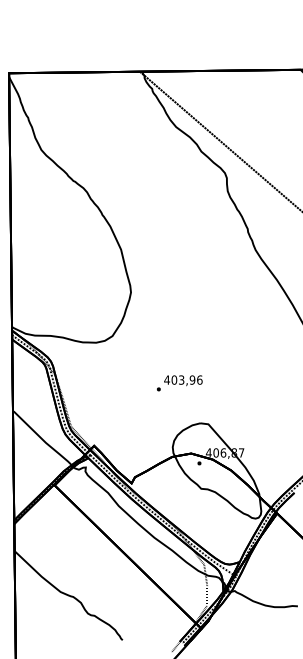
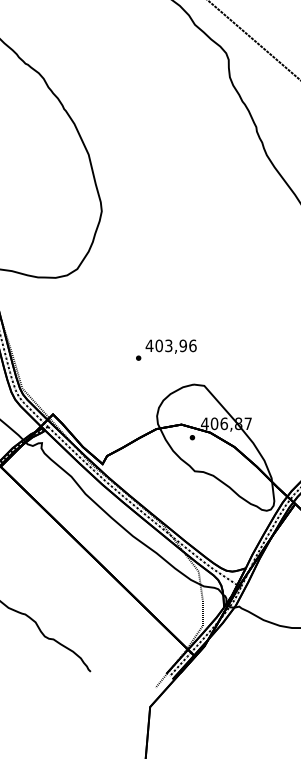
text: (179, 383) -> (166, 350), moved

